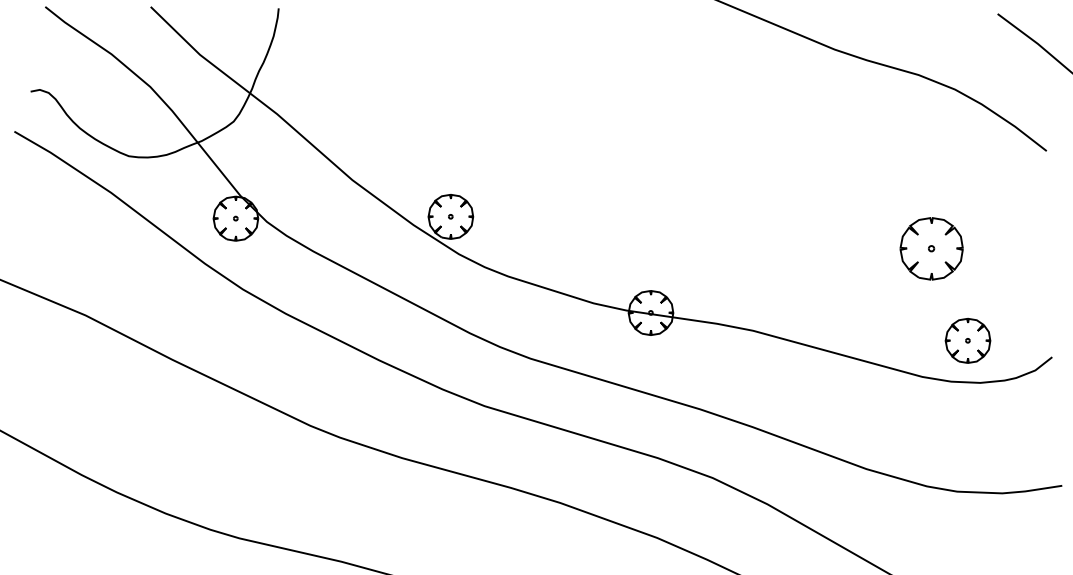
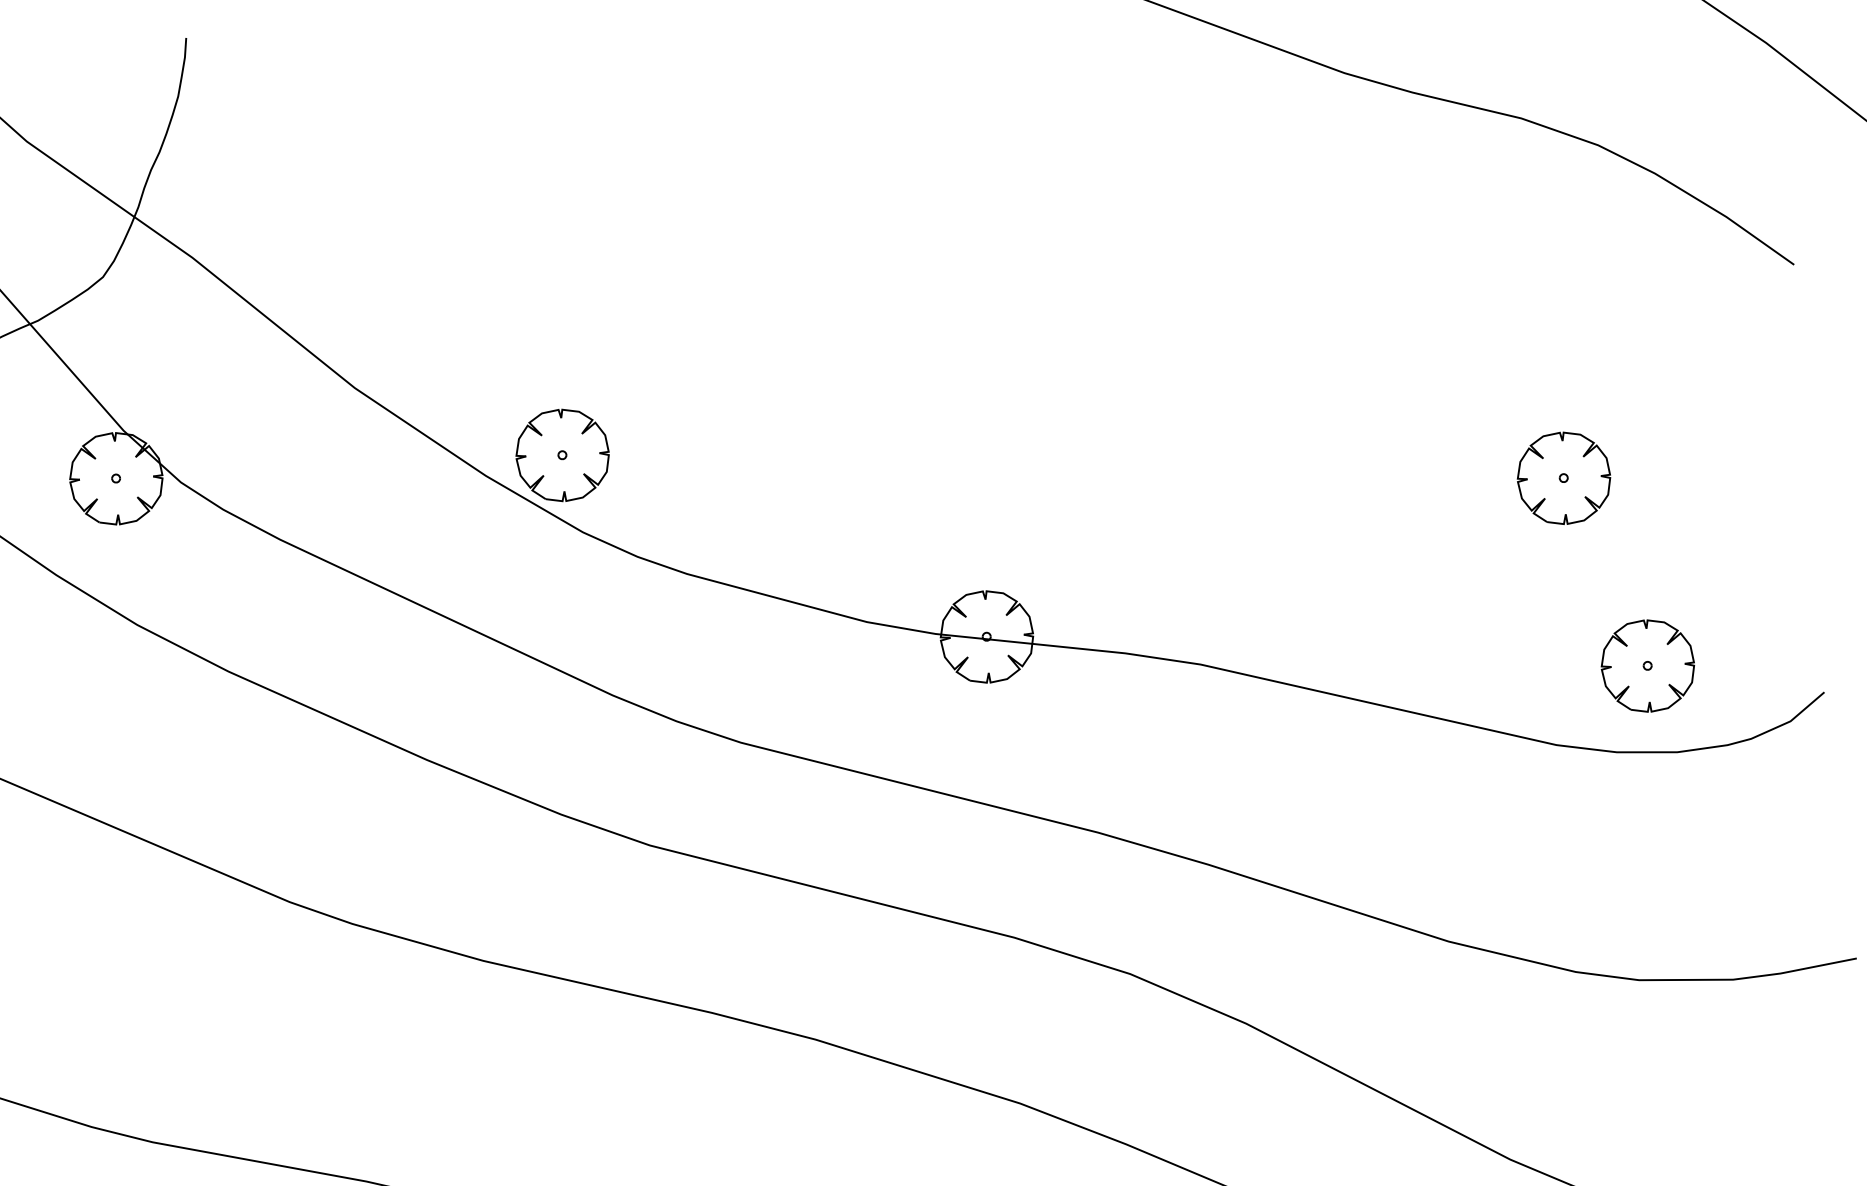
part: (931, 248) -> (1563, 477), size x0.71

